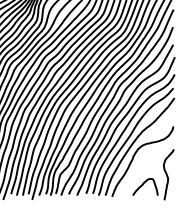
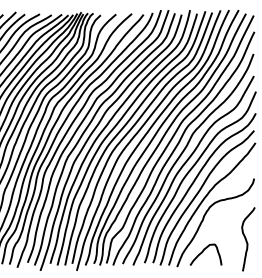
curve: (143, 185) -> (203, 252), moved

